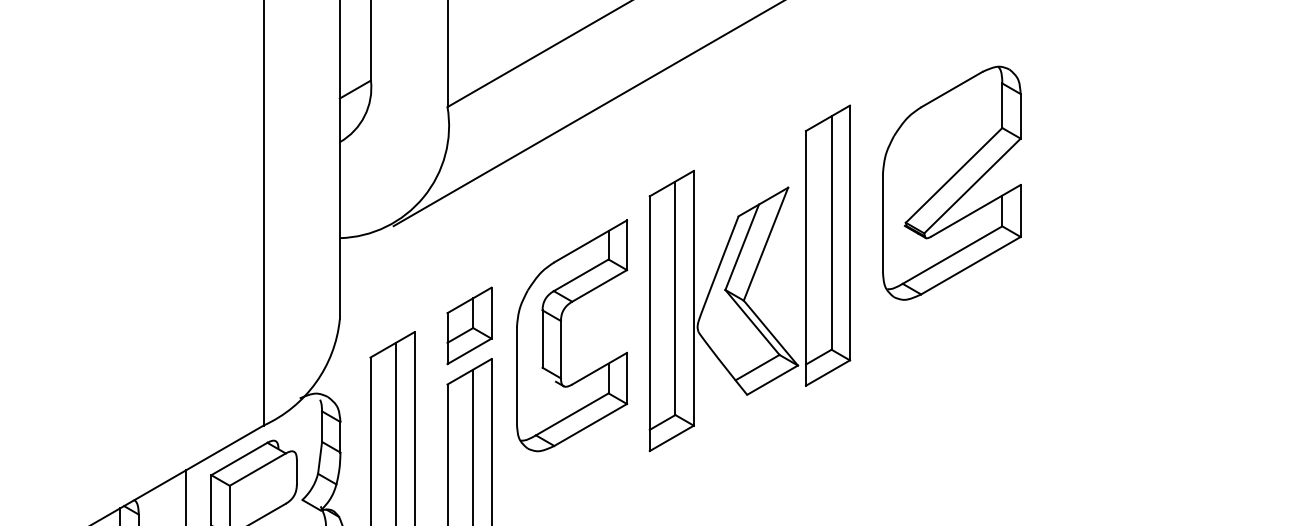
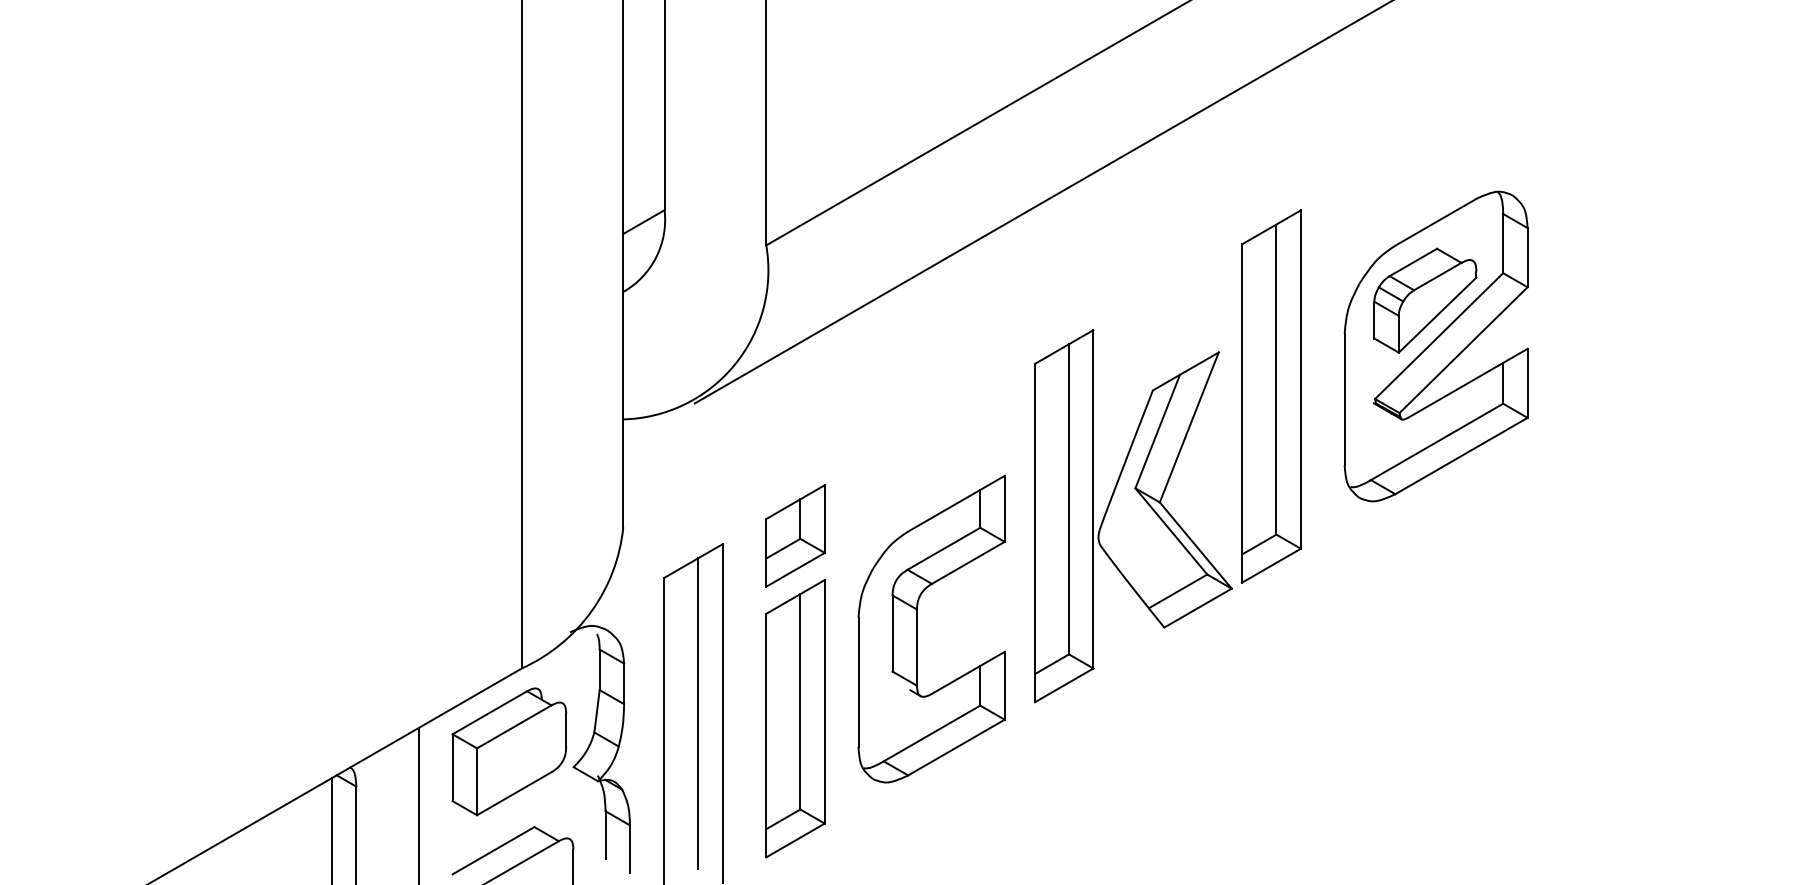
part: (943, 148) -> (1425, 300), added
part: (827, 245) -> (1271, 396), moved
part: (561, 335) -> (917, 628), moved

